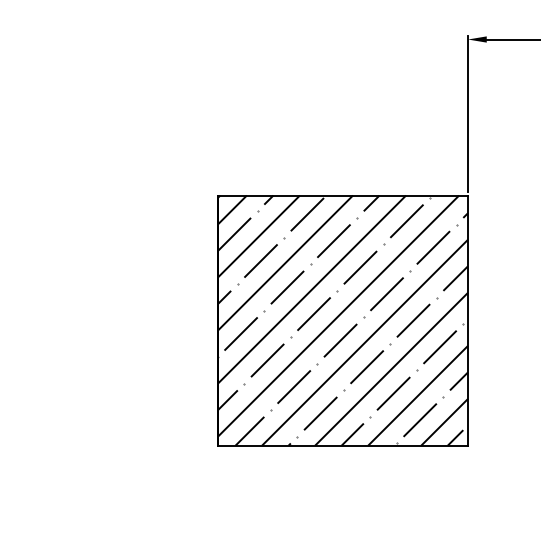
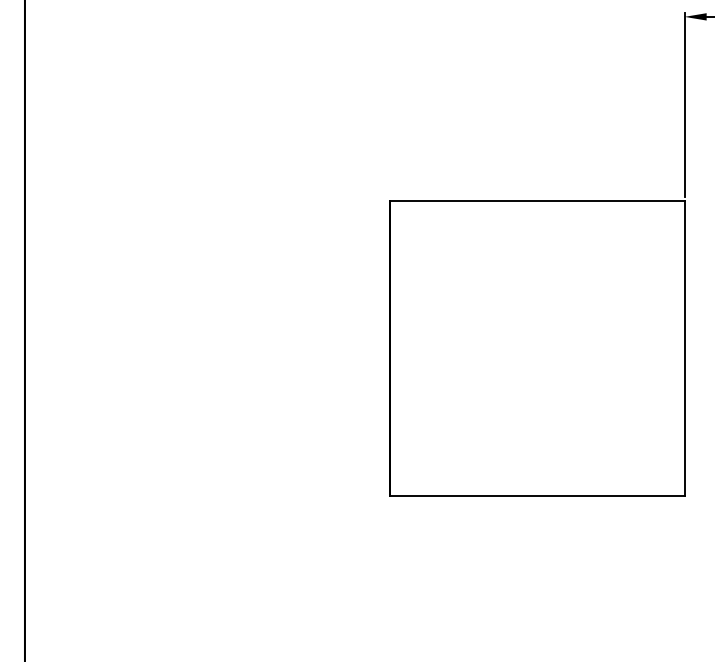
hatch: (342, 320) -> (536, 347), removed

